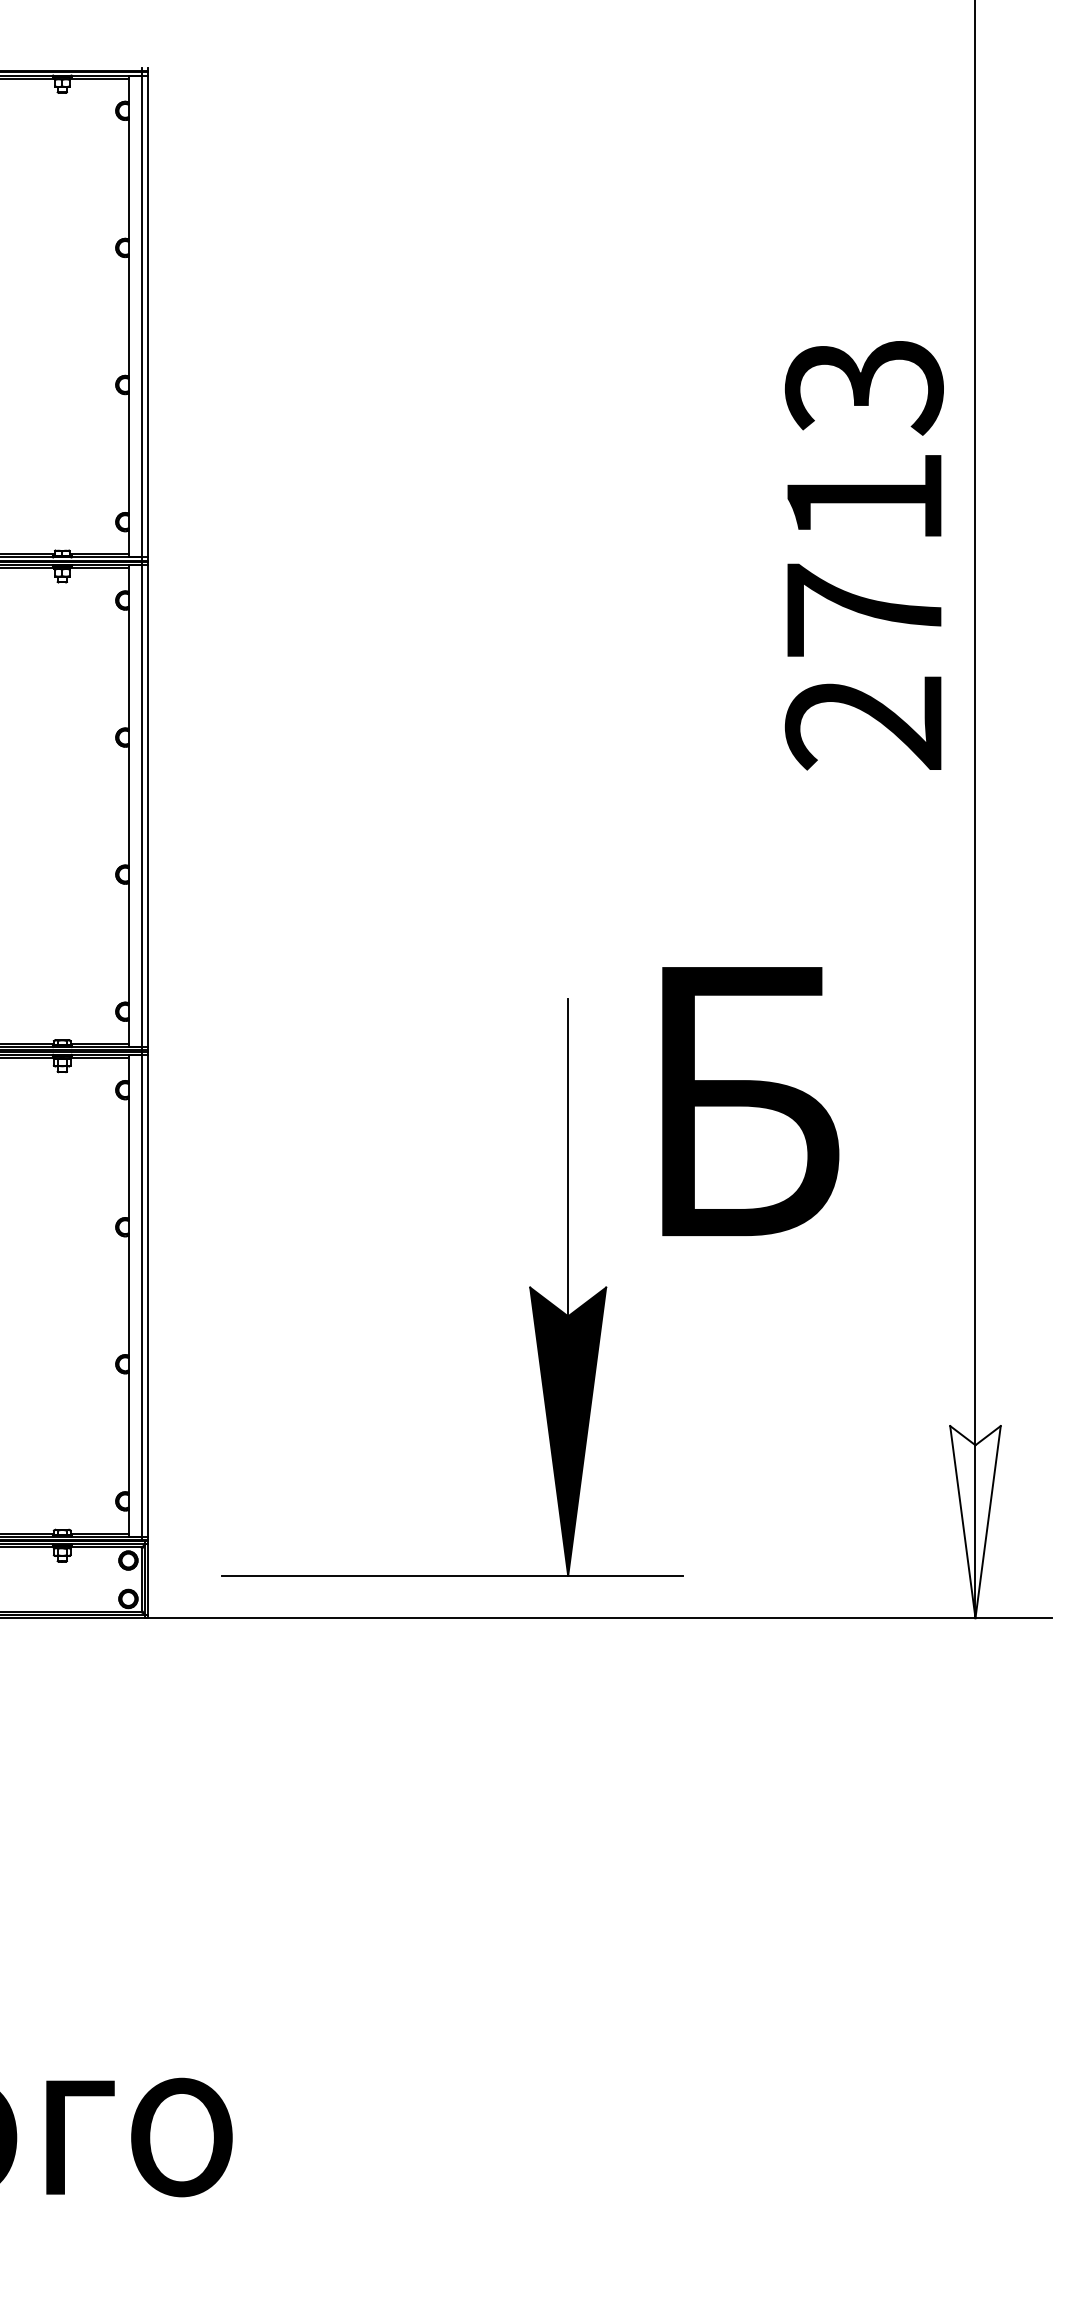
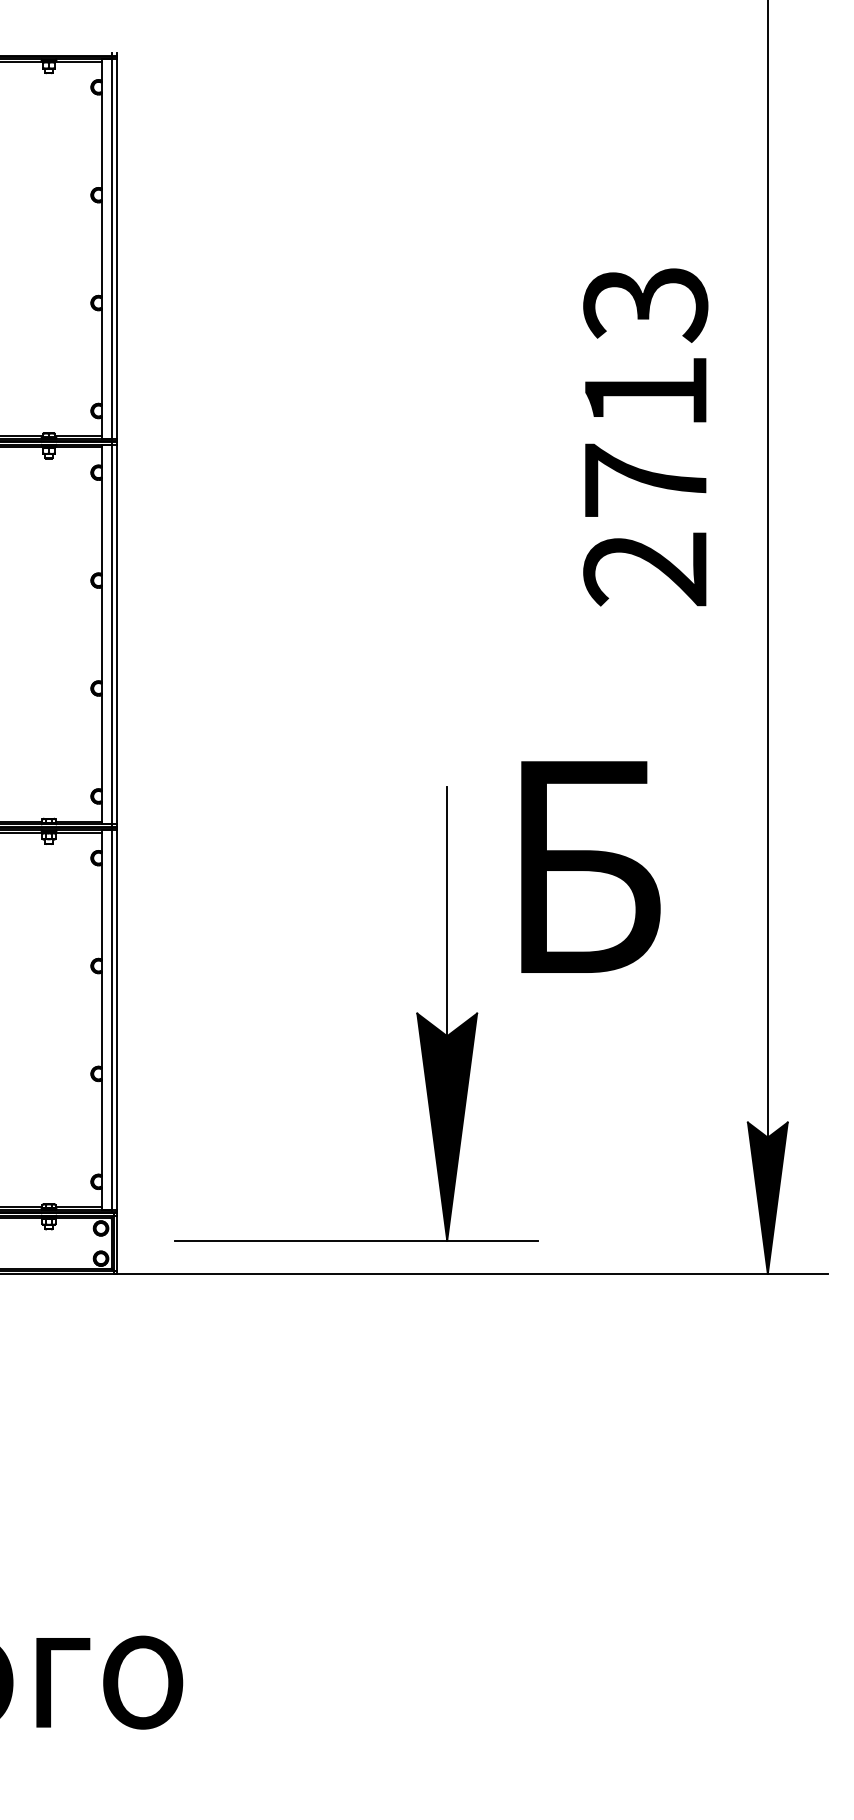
text: (863, 555) -> (645, 437), moved
fill: (975, 1522) -> (767, 1198), added

